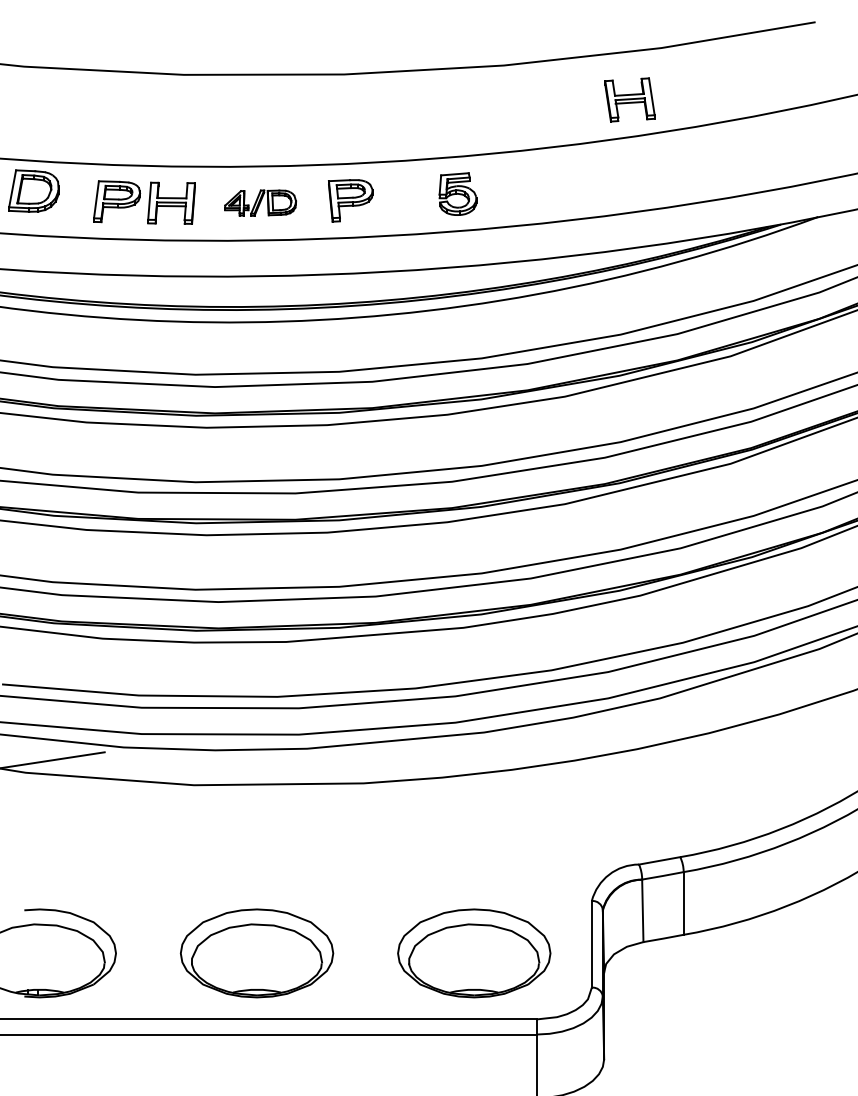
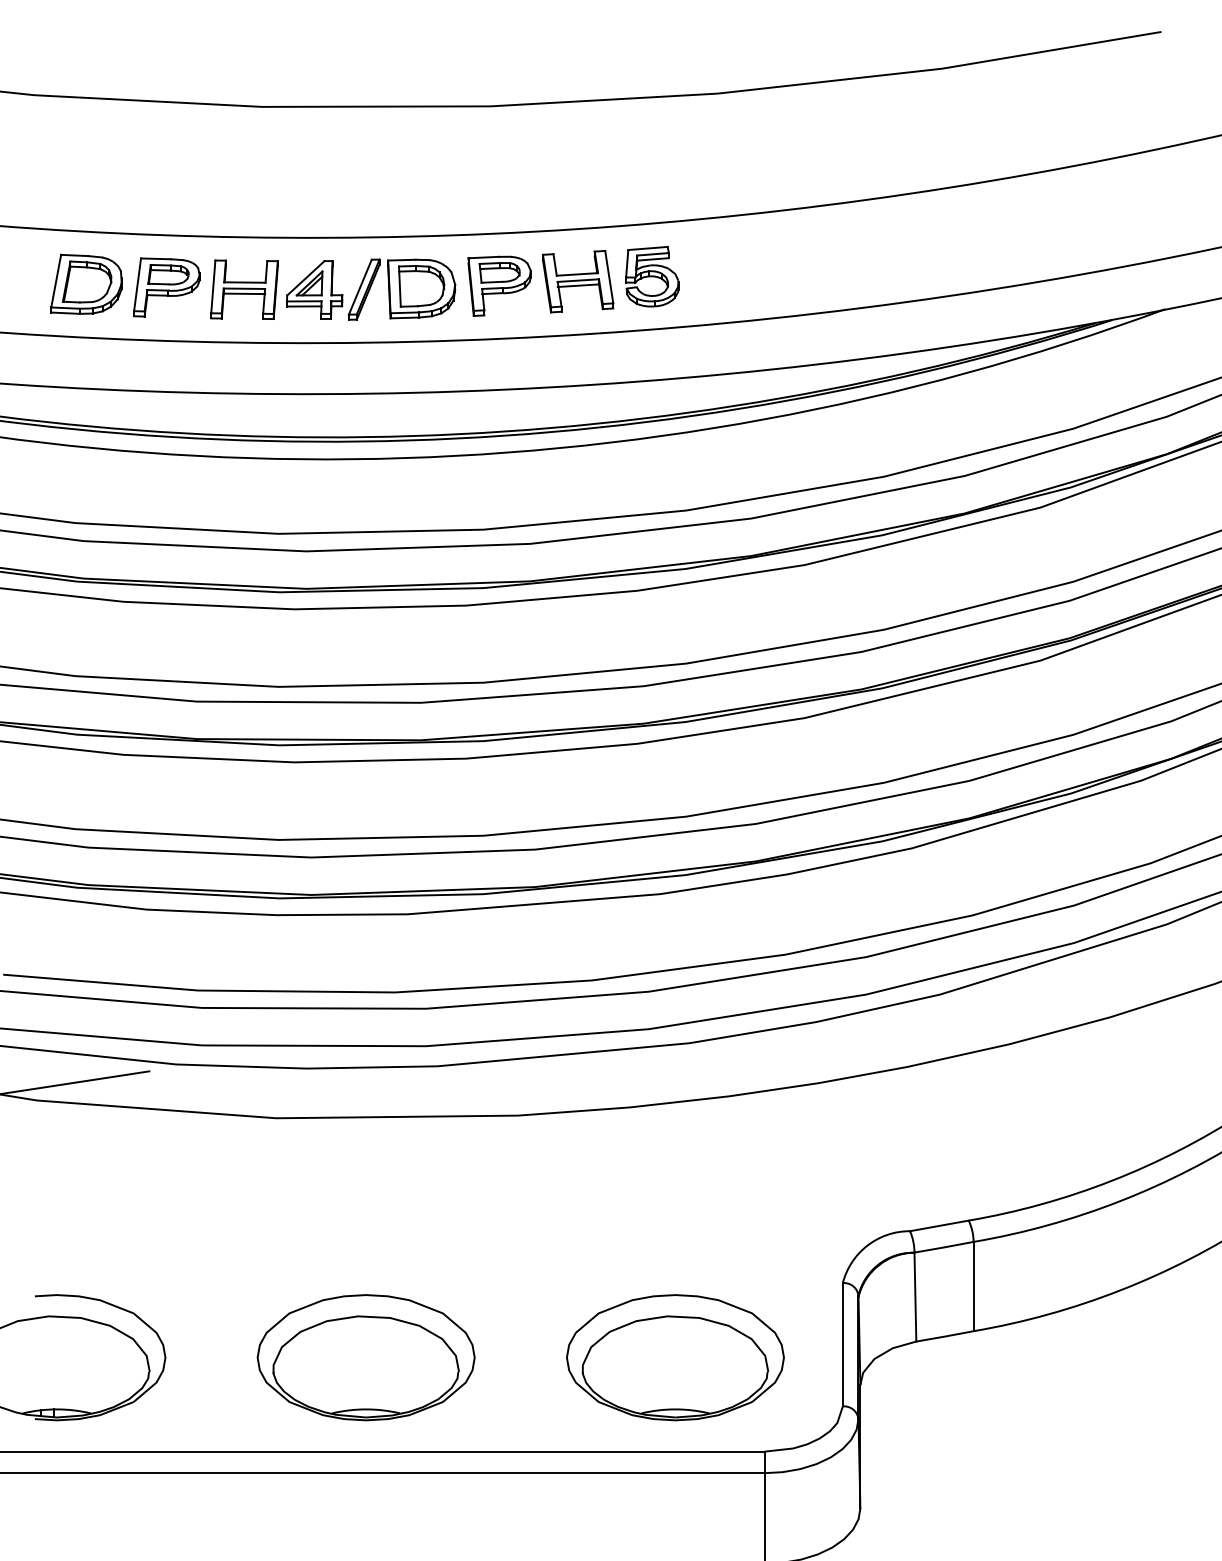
part: (630, 99) -> (578, 281), moved
part: (33, 190) -> (86, 283), moved
part: (260, 203) -> (371, 289), size x1.67

